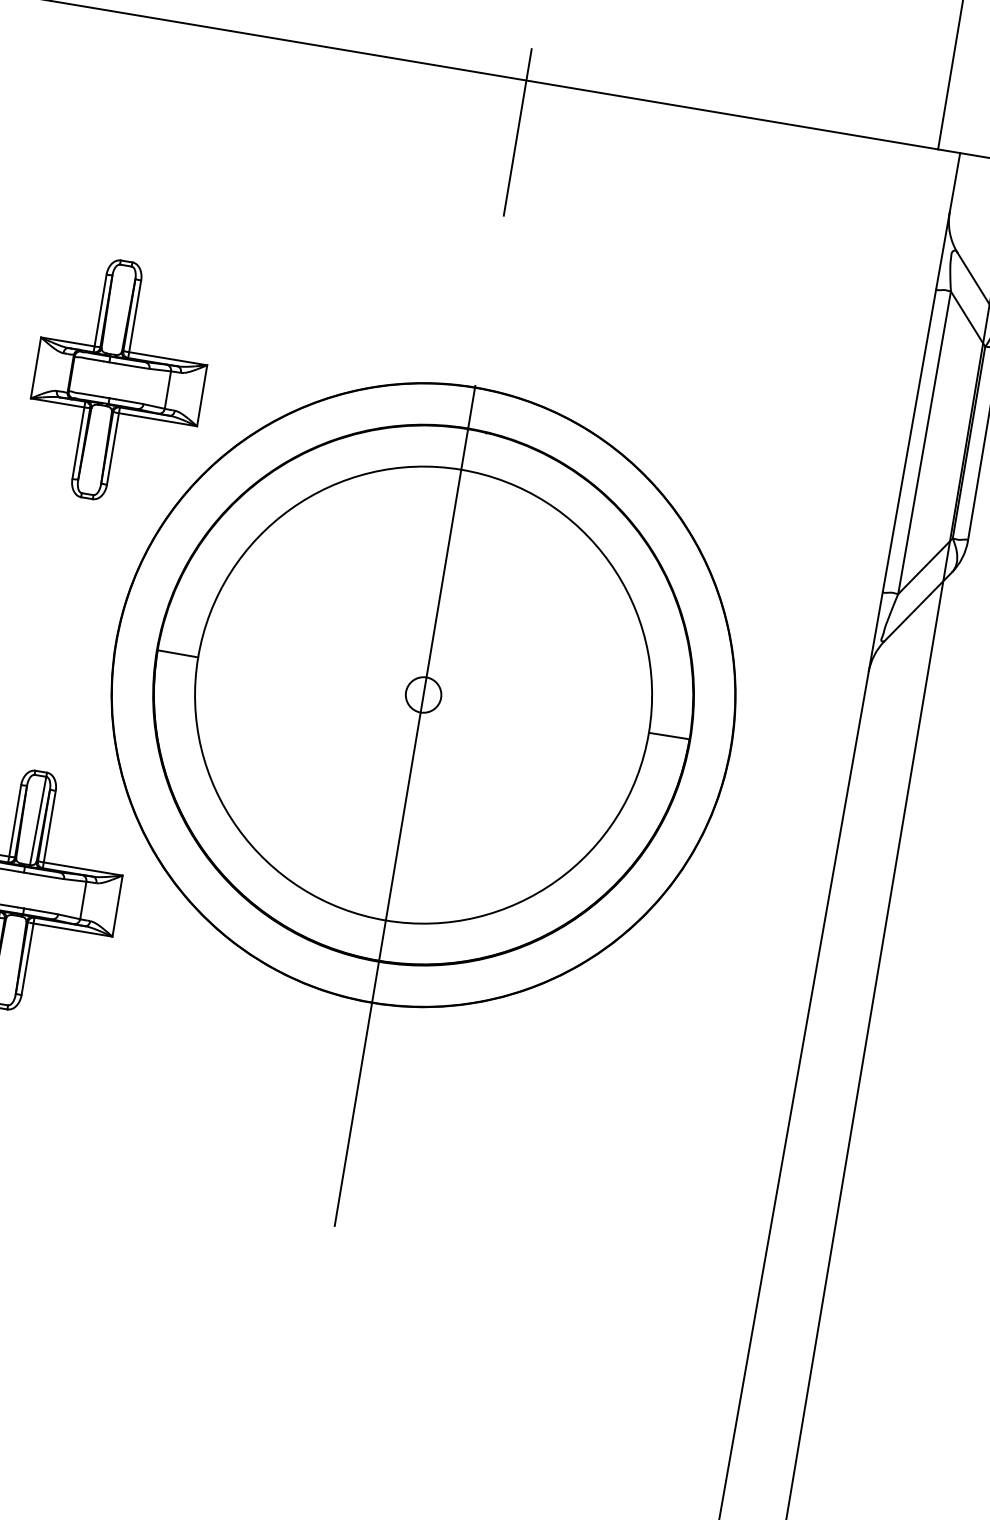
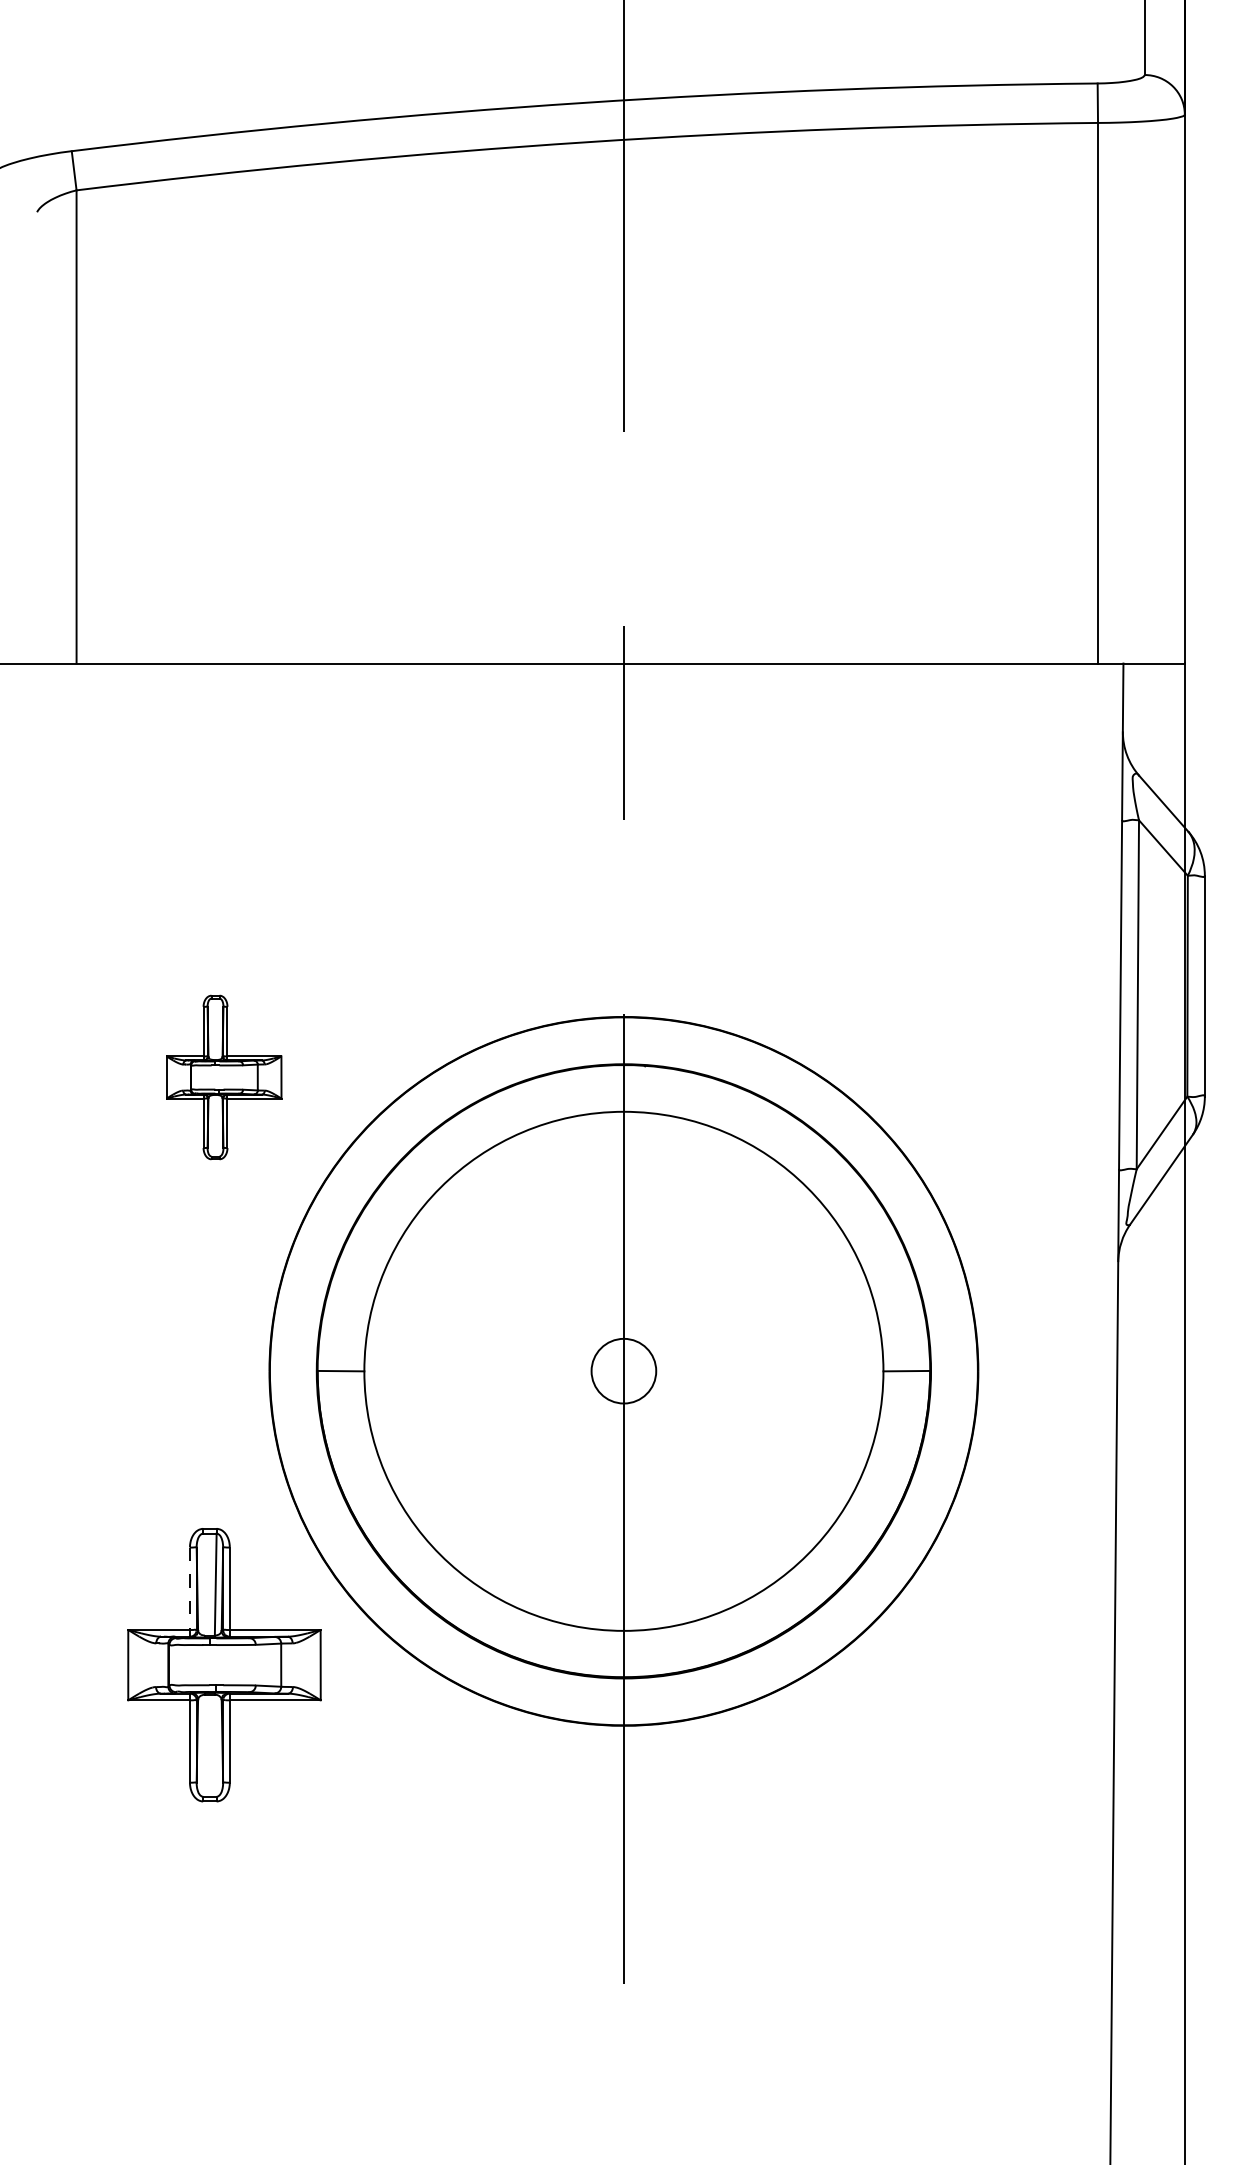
part: (118, 381) -> (223, 1077), size x0.6
circle: (423, 694) -> (623, 1370), size x1.6
line: (14, 824) -> (189, 1592), solid -> dashed

